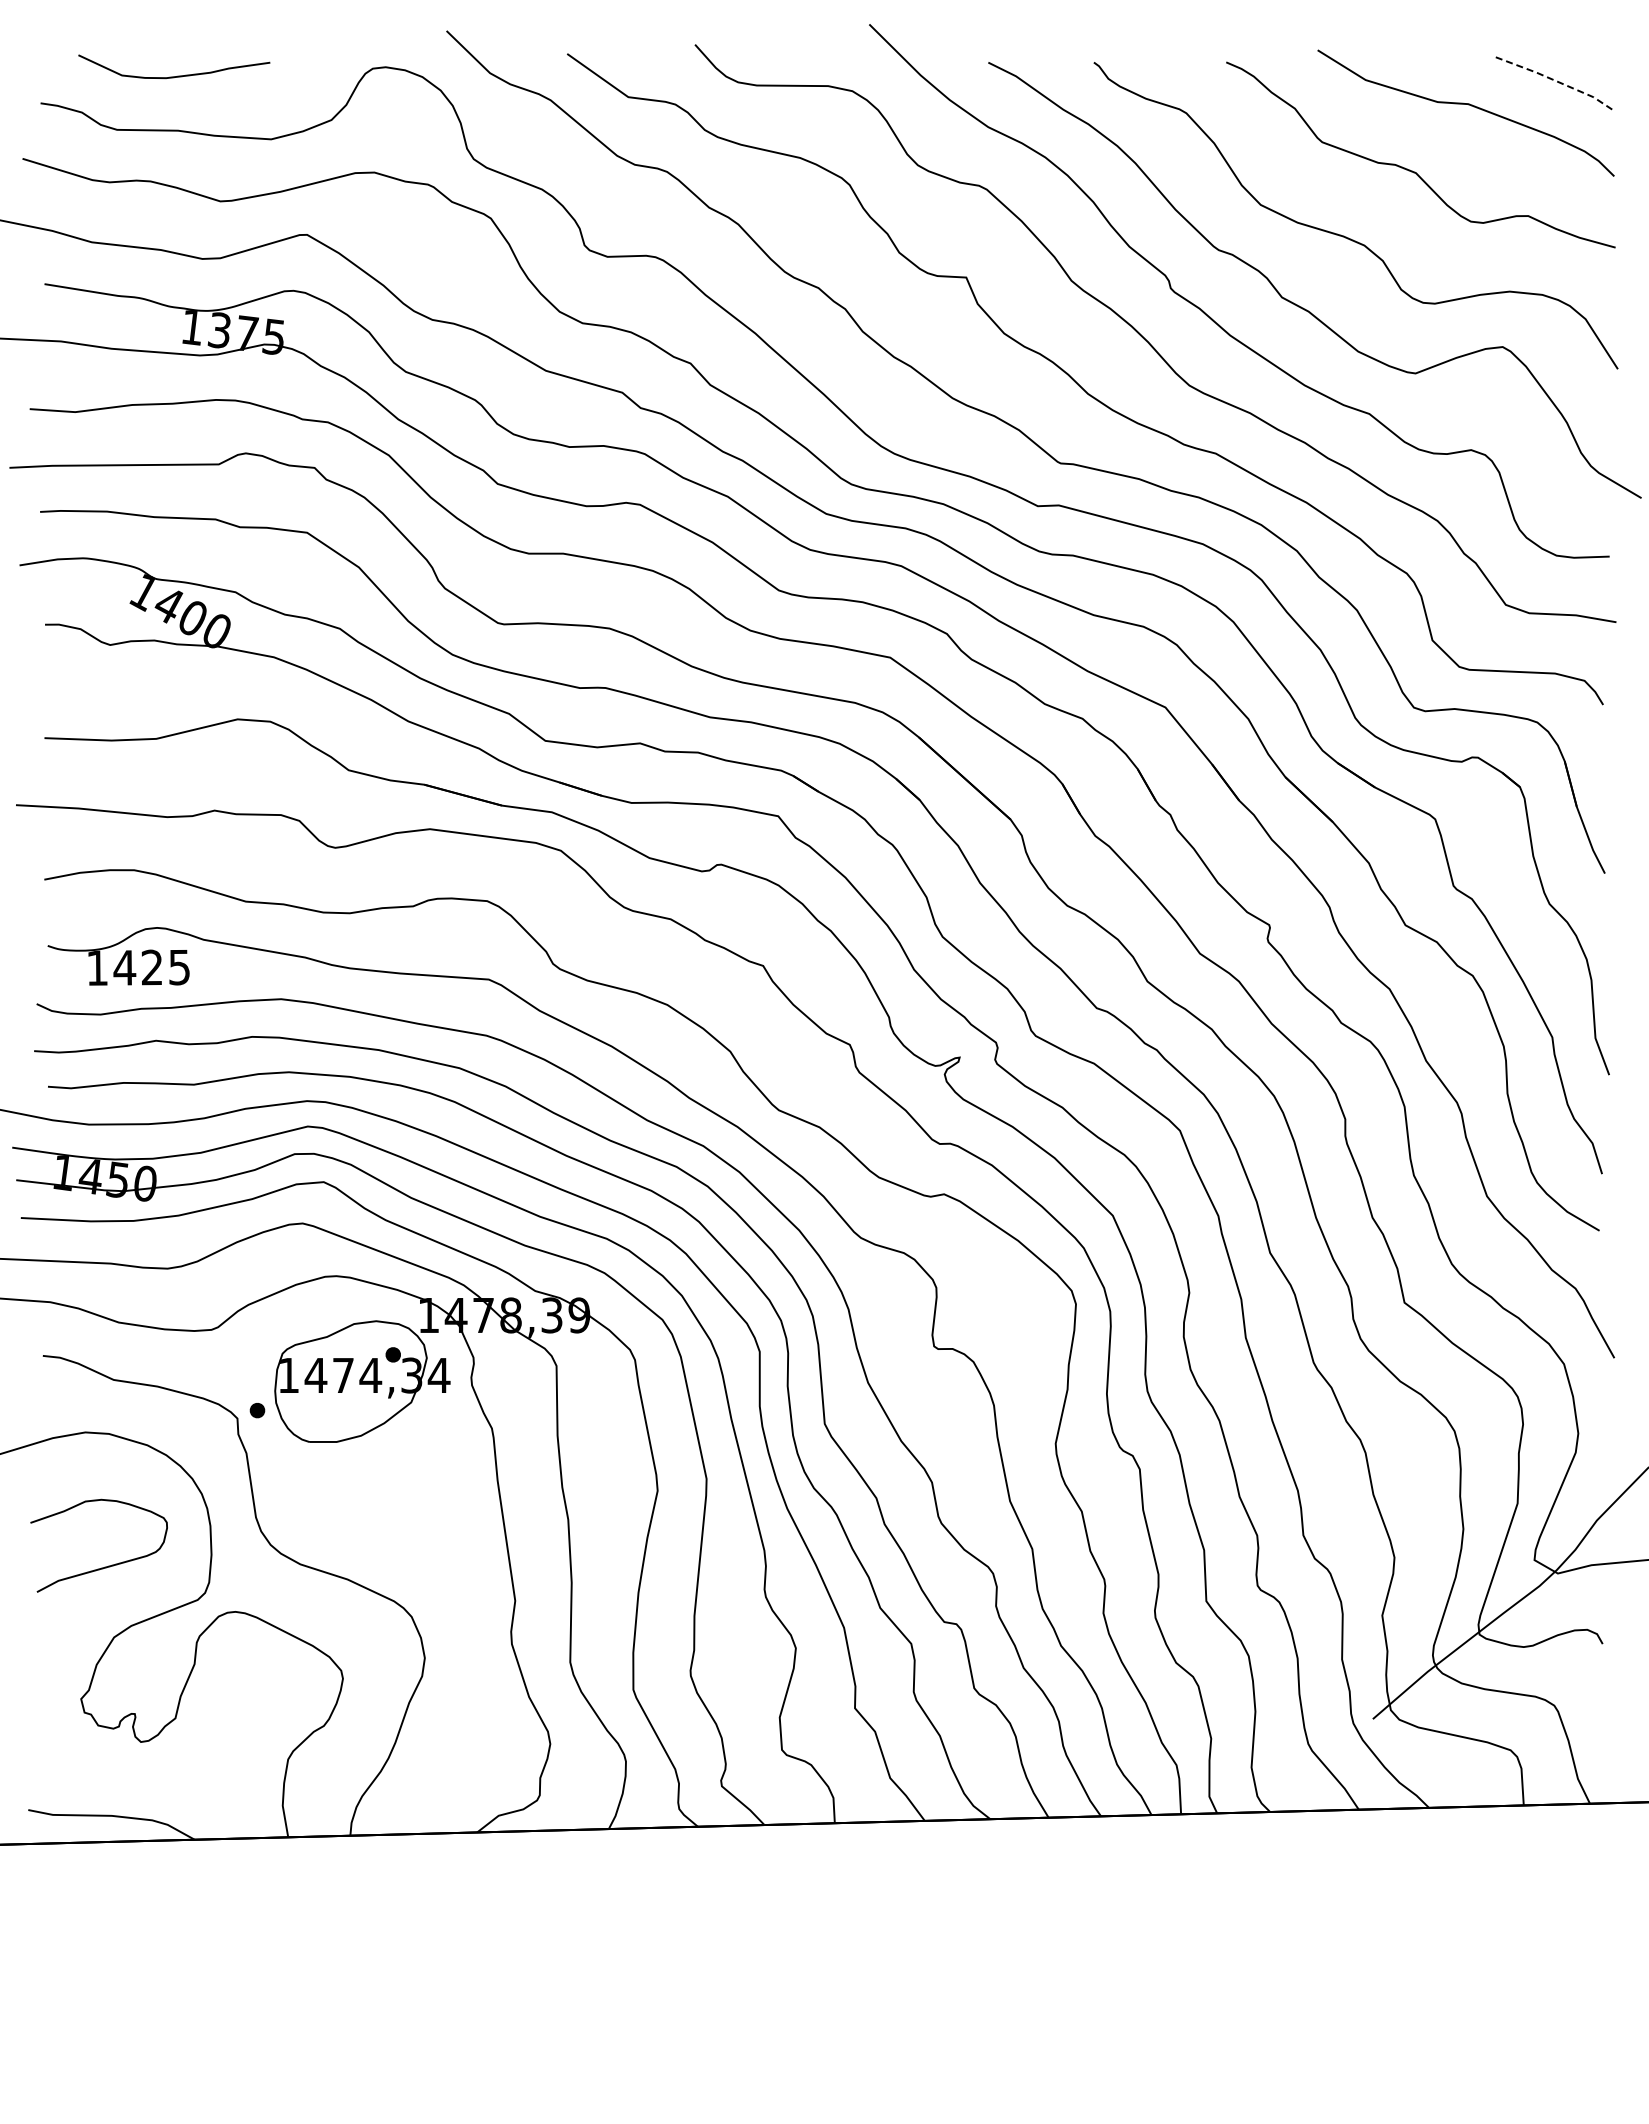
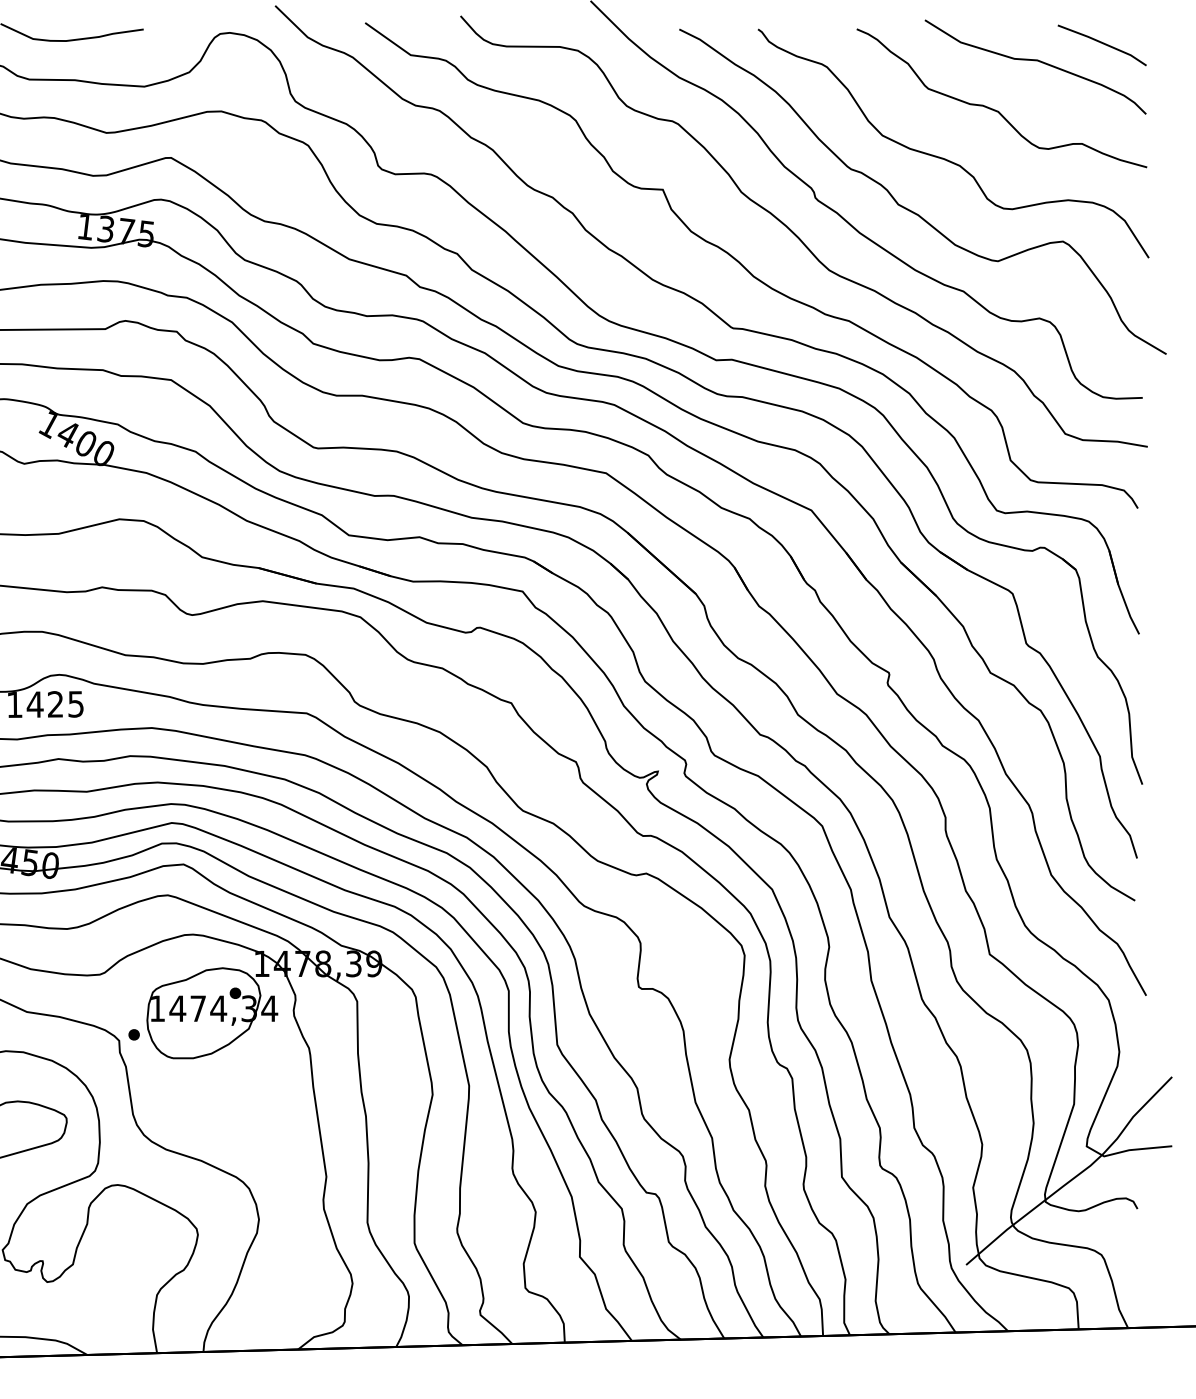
line: (1557, 81) -> (1103, 43), dashed -> solid

